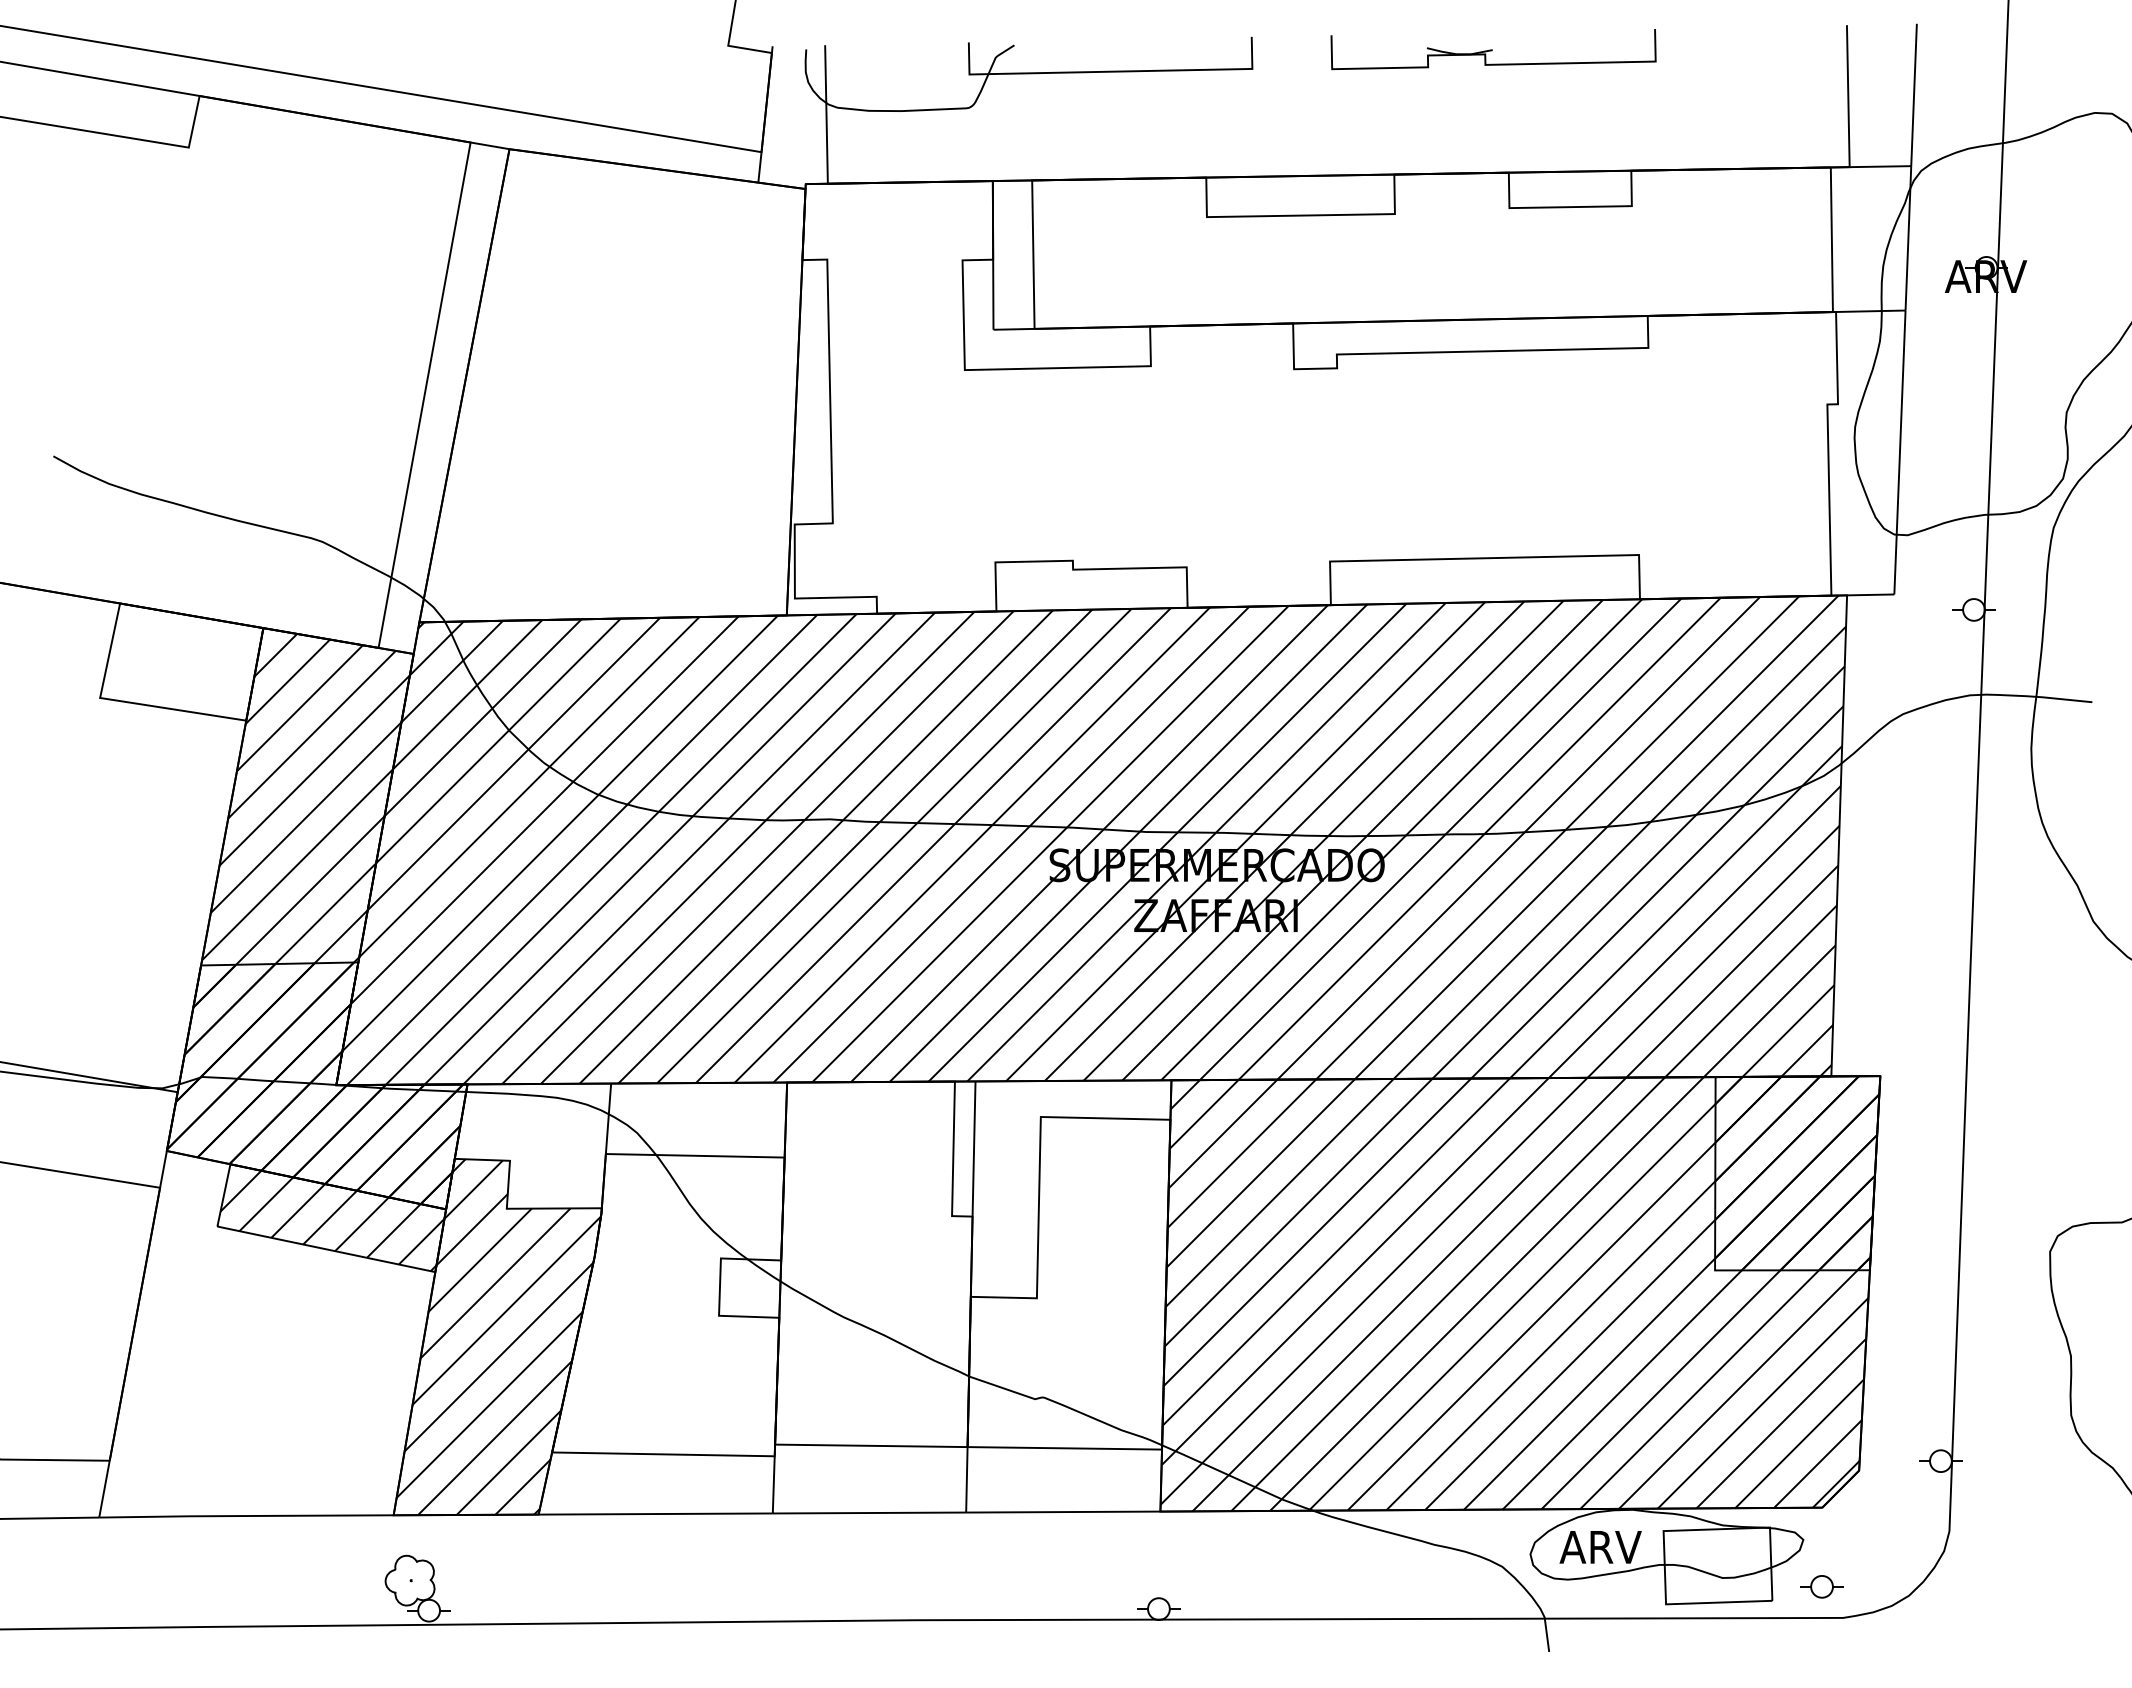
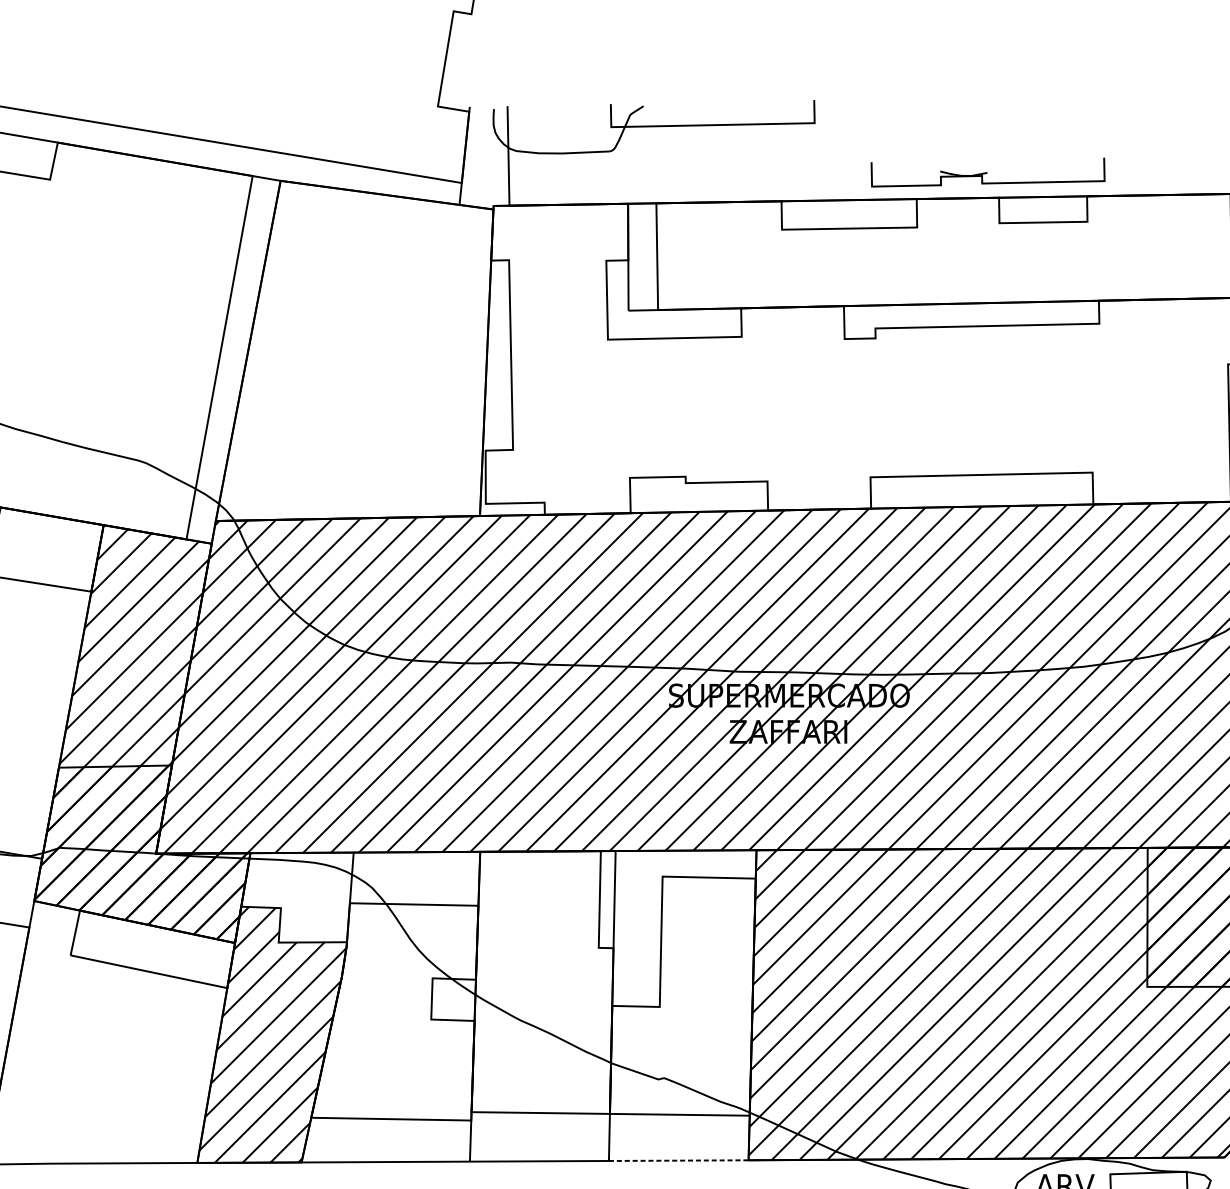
part: (1493, 49) -> (988, 172), moved
hatch: (332, 1220) -> (153, 951), removed
line: (1063, 1512) -> (678, 1160), solid -> dashed

